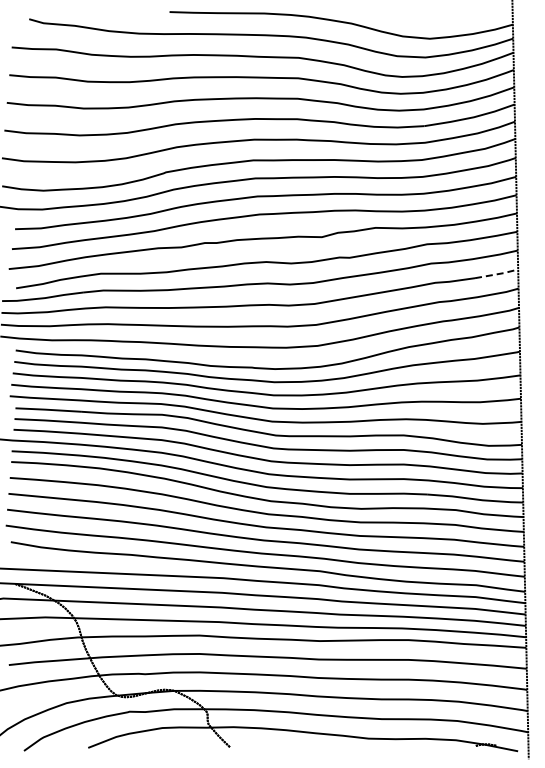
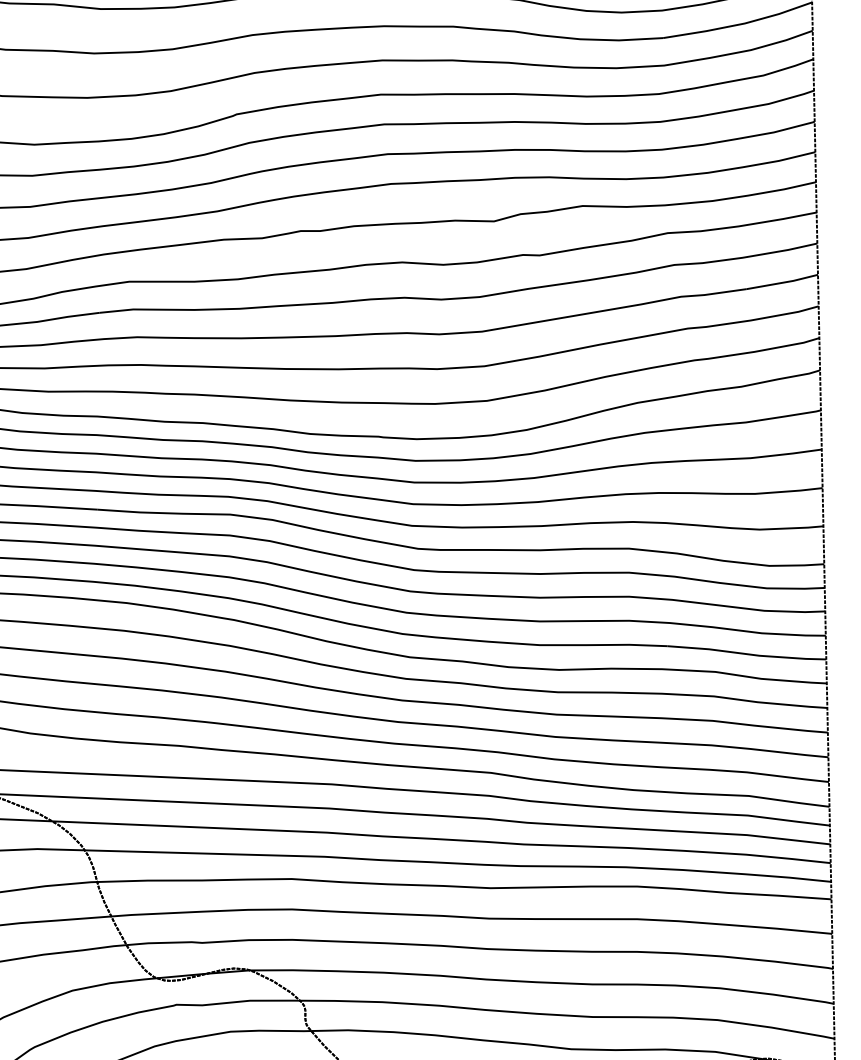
line: (497, 274) -> (783, 283), dashed -> solid

